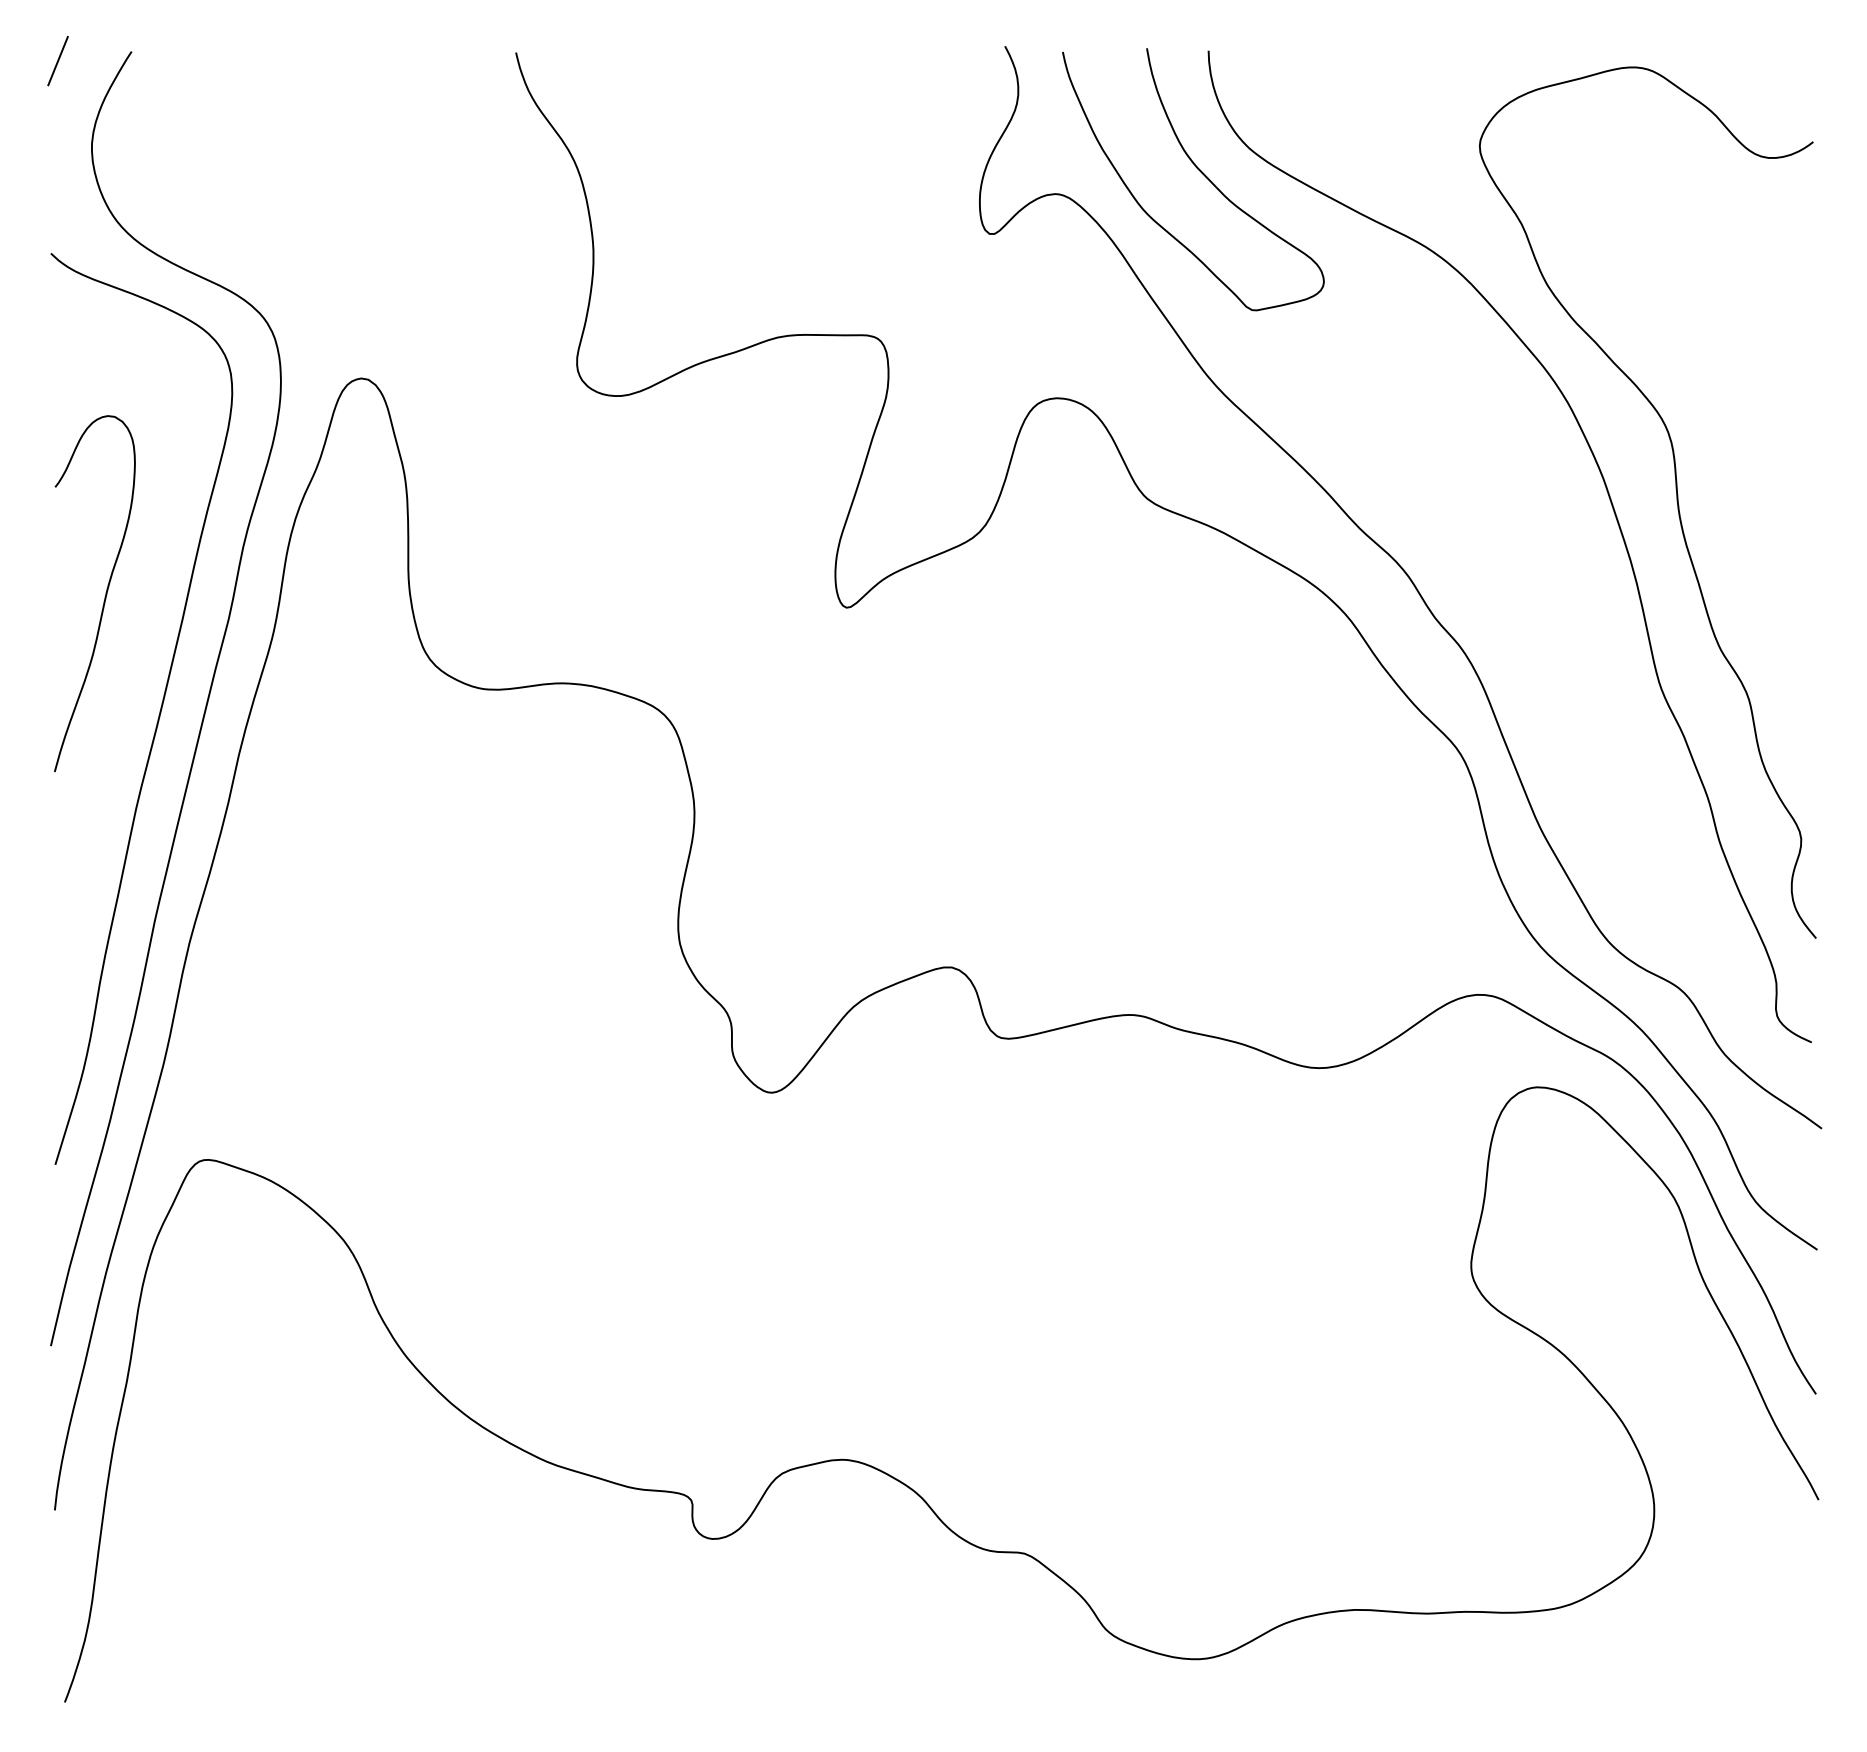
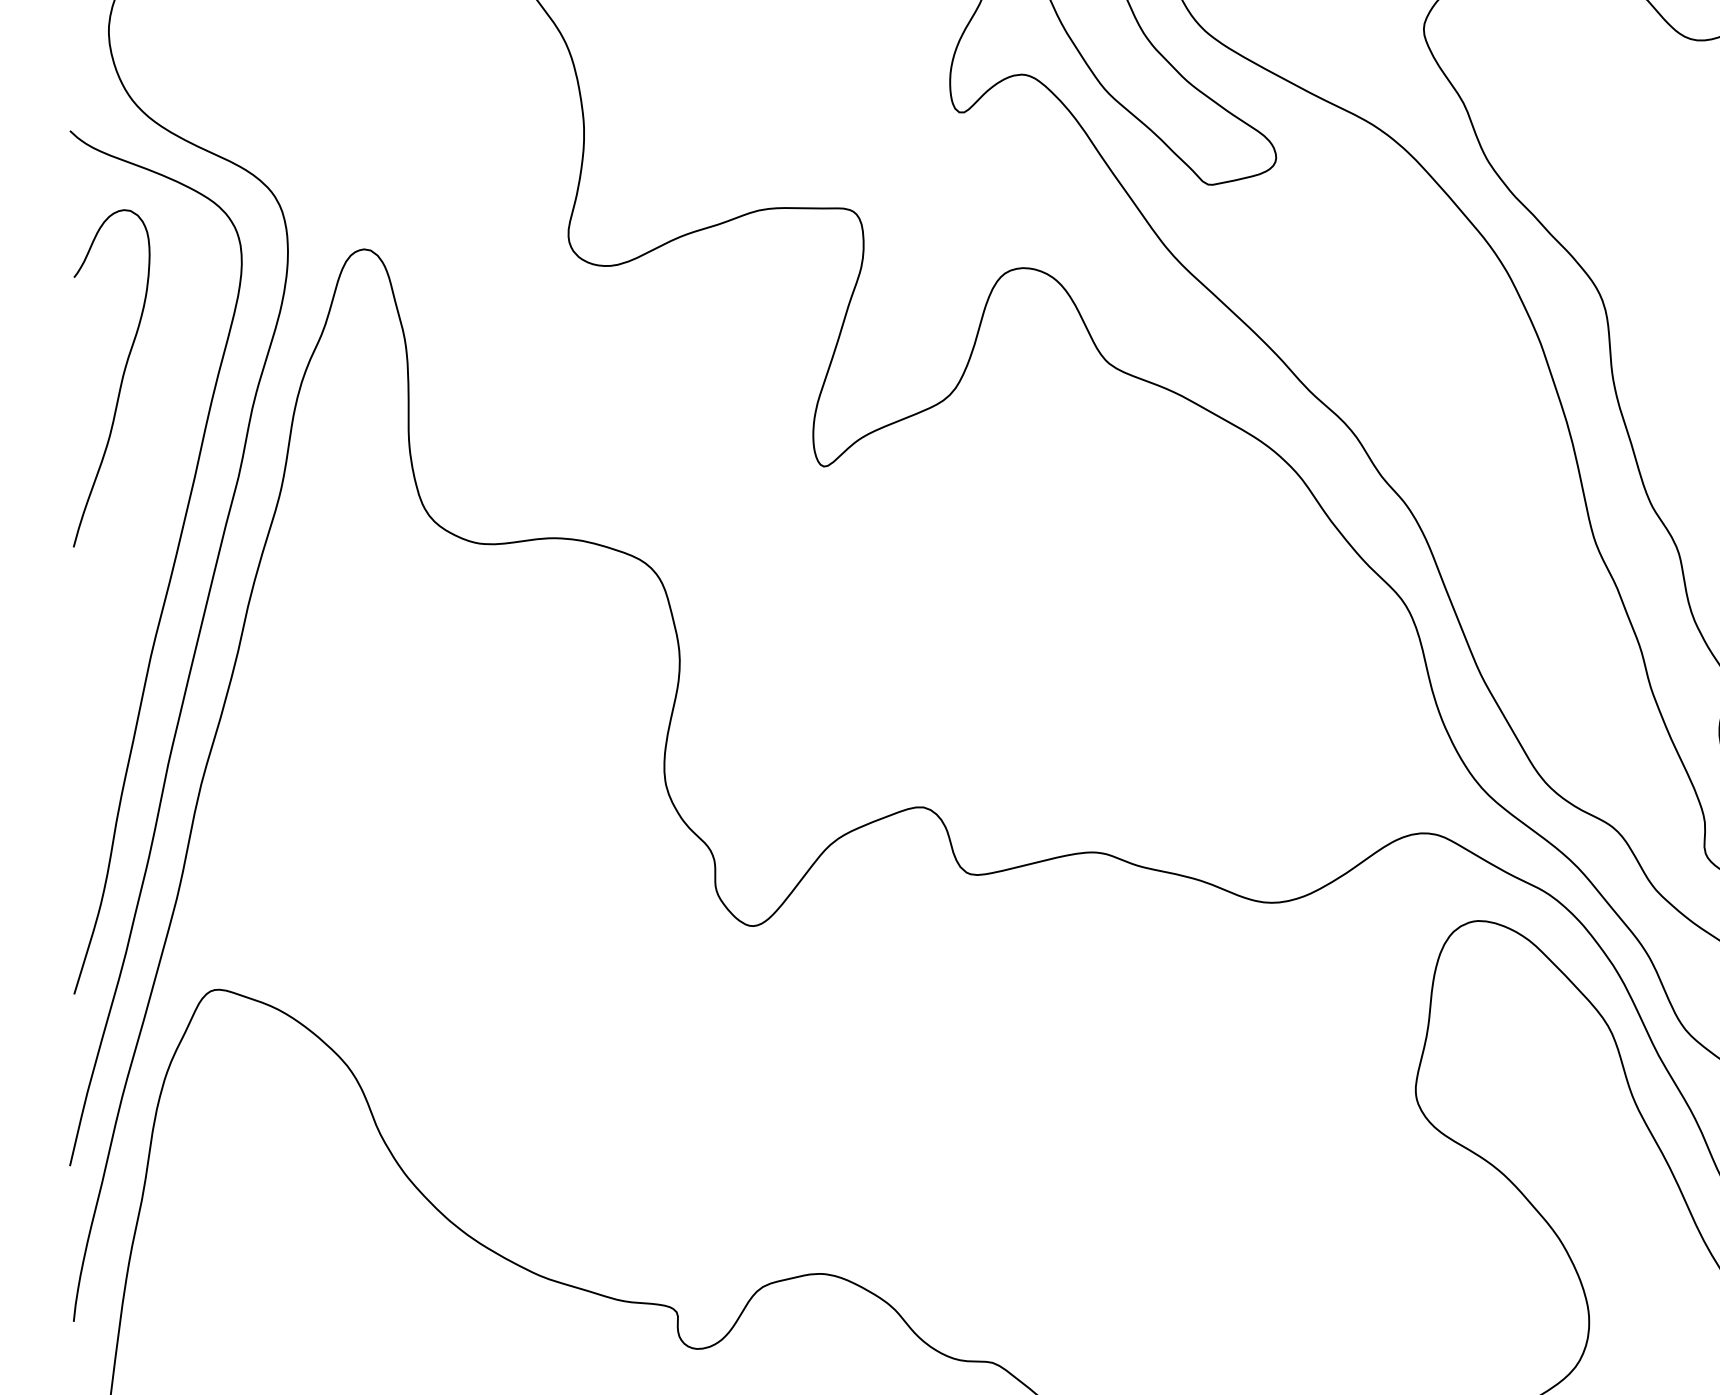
curve: (104, 597) -> (120, 382), moved

